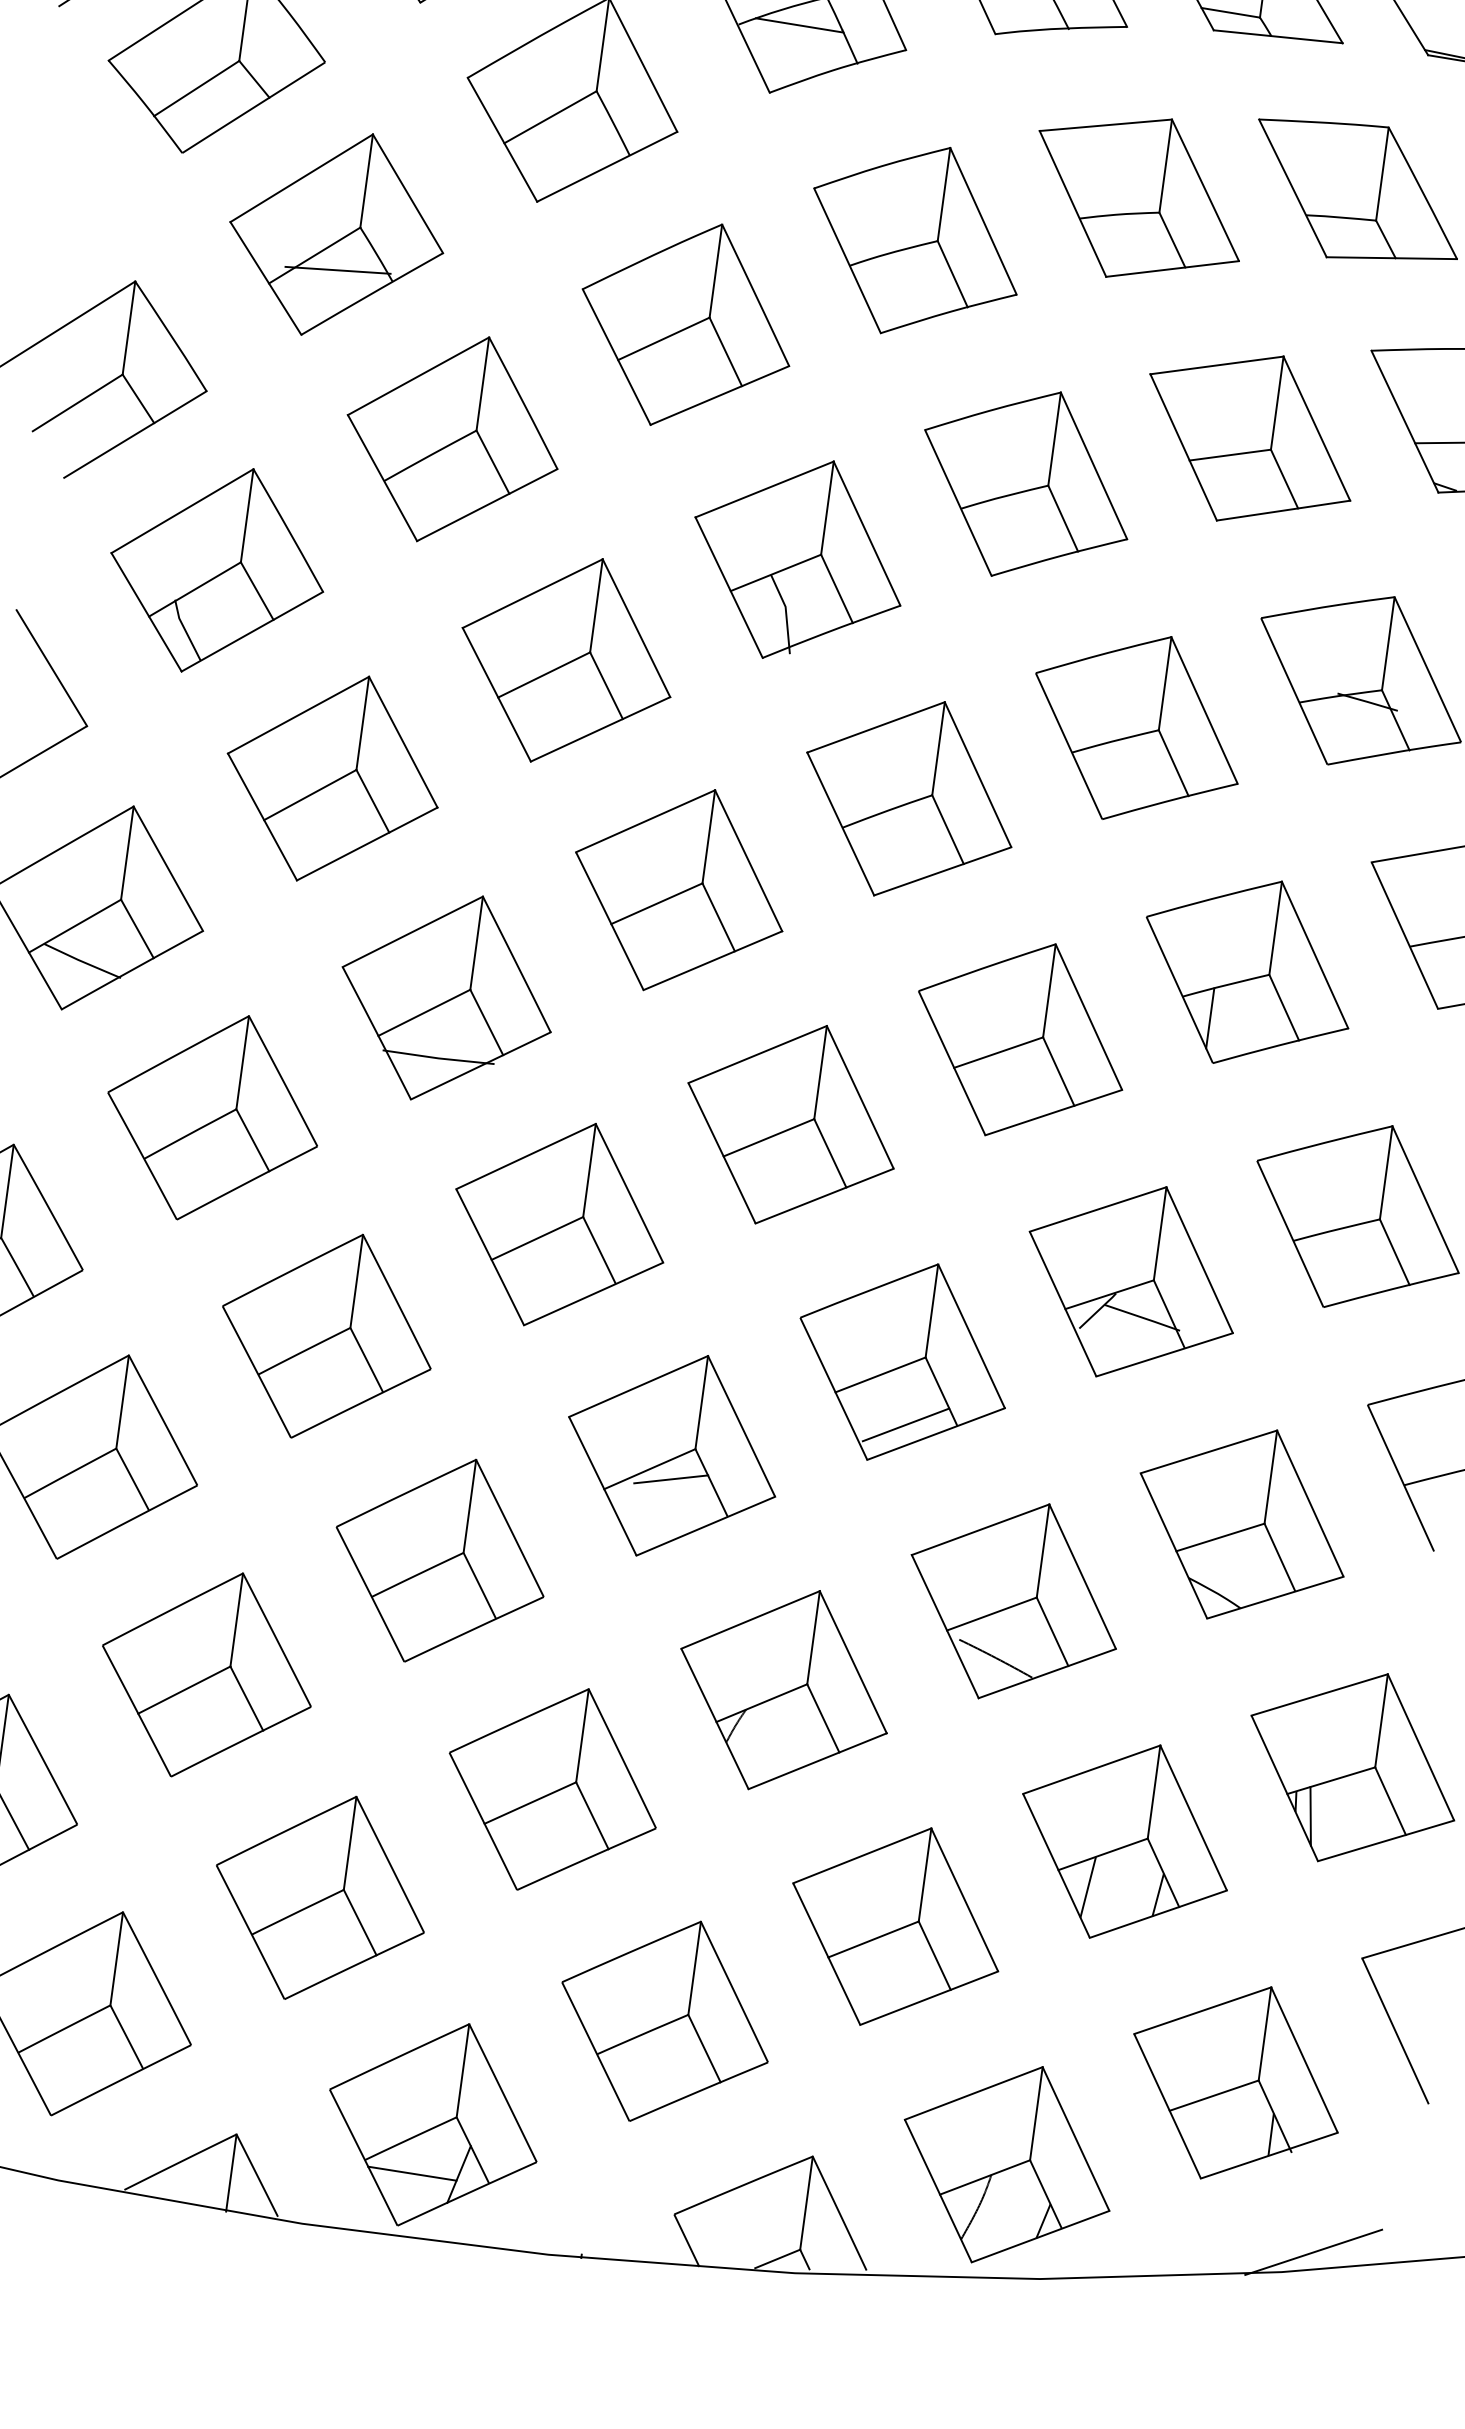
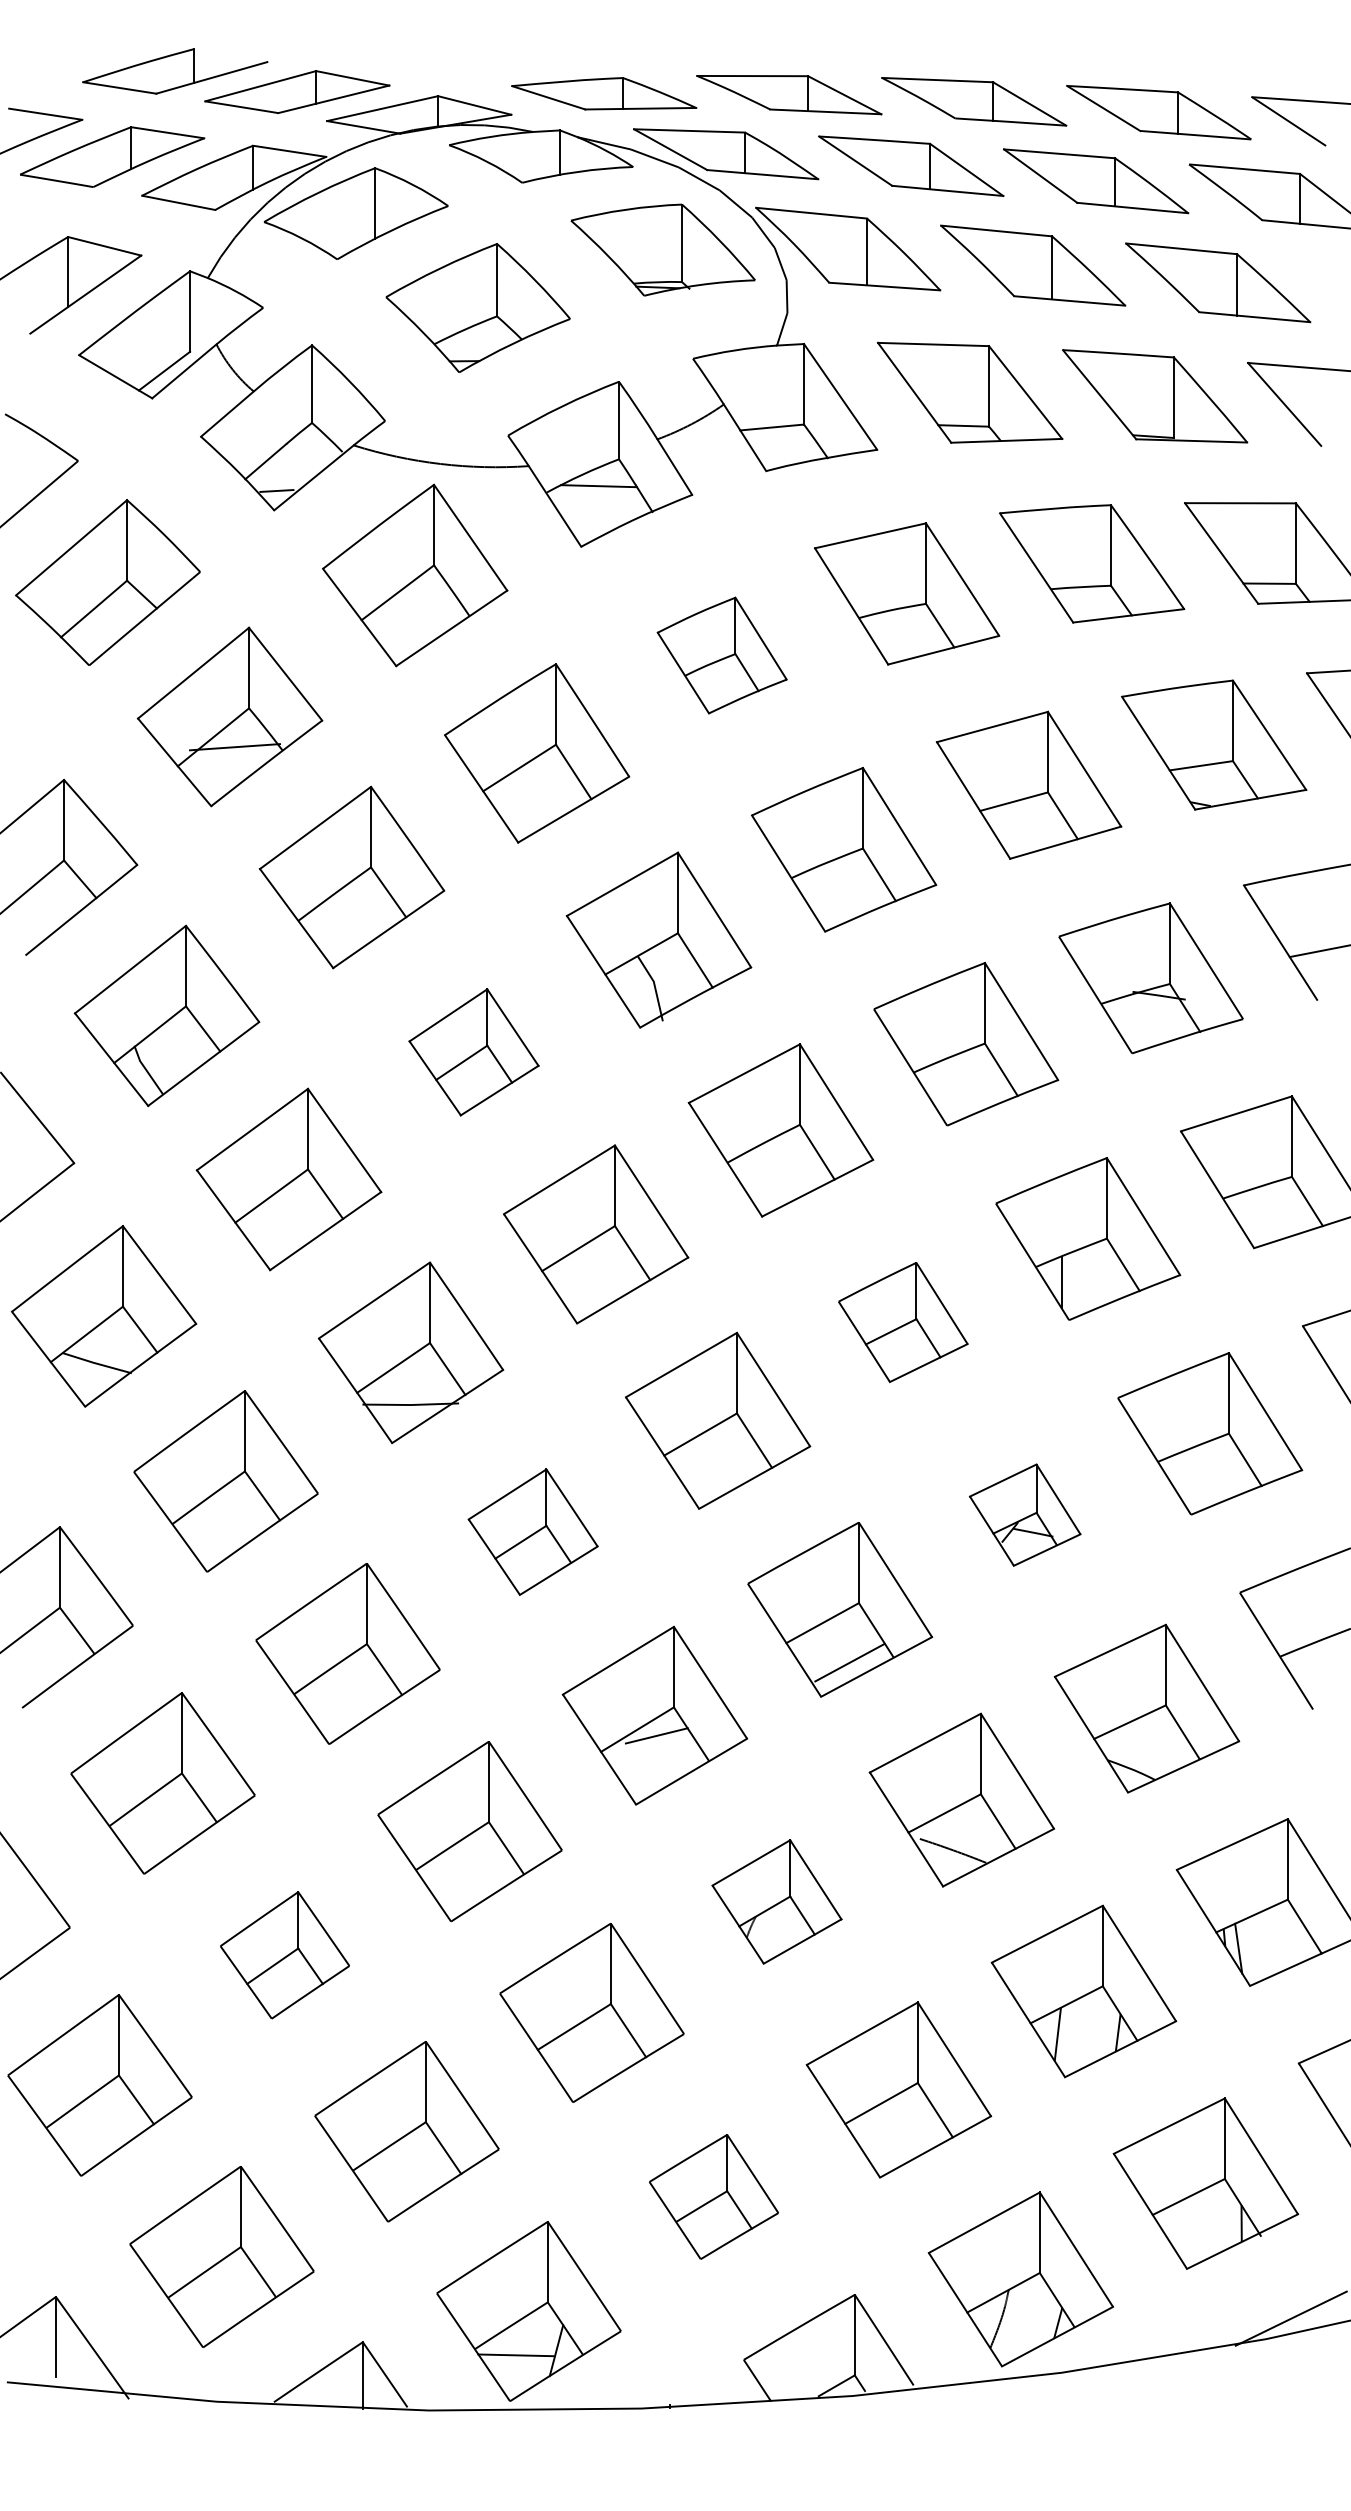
part: (916, 240) -> (722, 655), size x0.7
part: (566, 660) -> (473, 1052), size x0.7
part: (1021, 1039) -> (903, 1322), size x0.7
part: (560, 1223) -> (533, 1531), size x0.7
part: (1132, 1281) -> (1025, 1514), size x0.6
part: (206, 1675) -> (284, 1955), size x0.7
part: (783, 1689) -> (776, 1901), size x0.7
part: (664, 2020) -> (713, 2196), size x0.7

